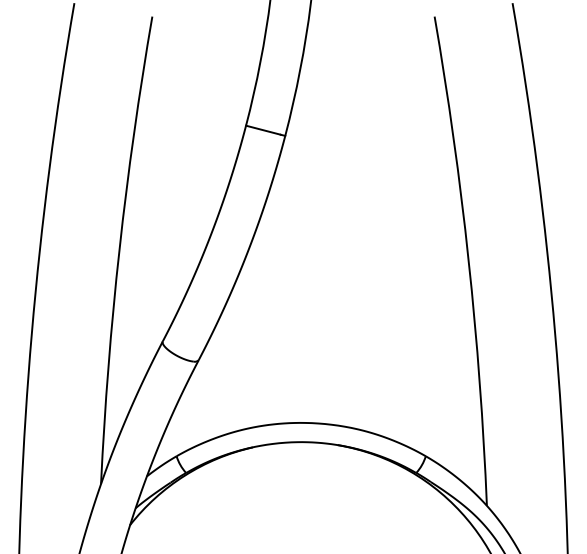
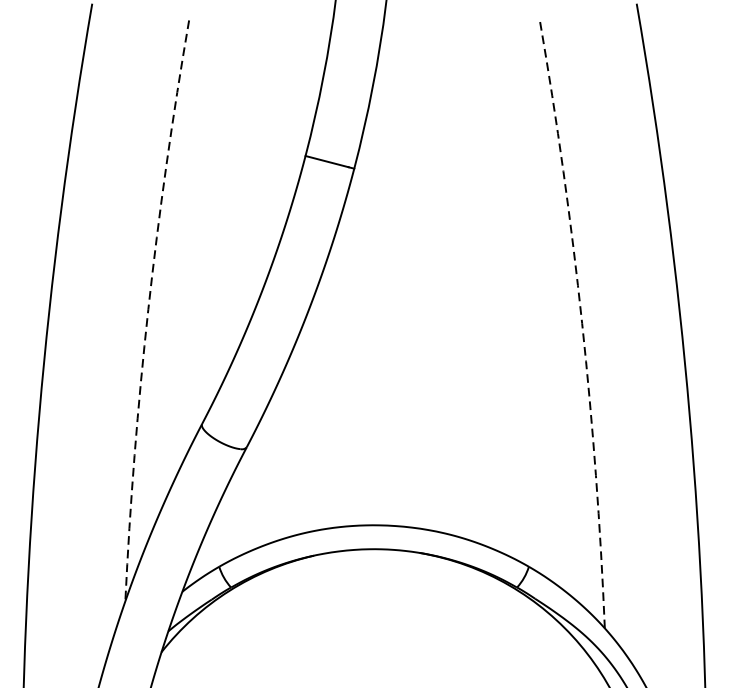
arc: (119, 249) -> (148, 309), solid -> dashed
arc: (468, 260) -> (581, 323), solid -> dashed

